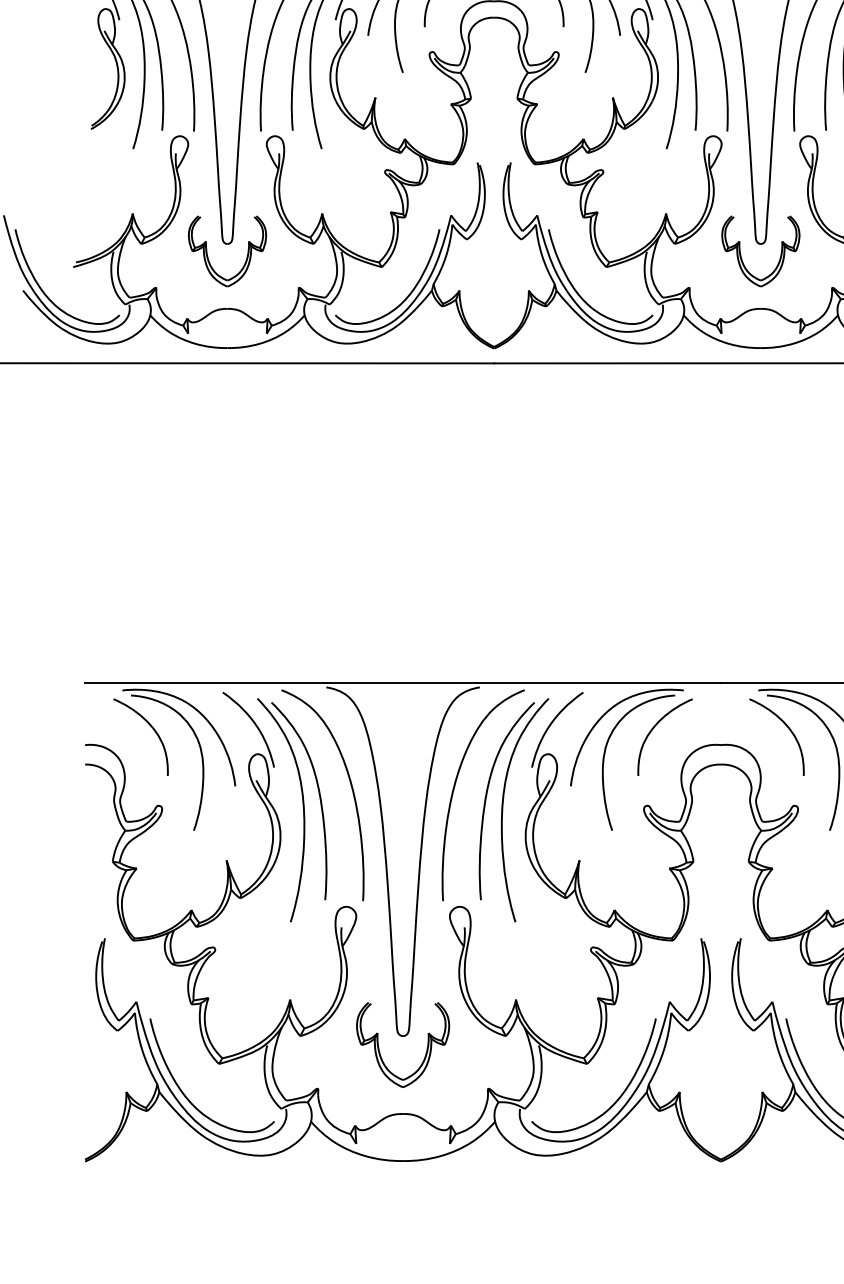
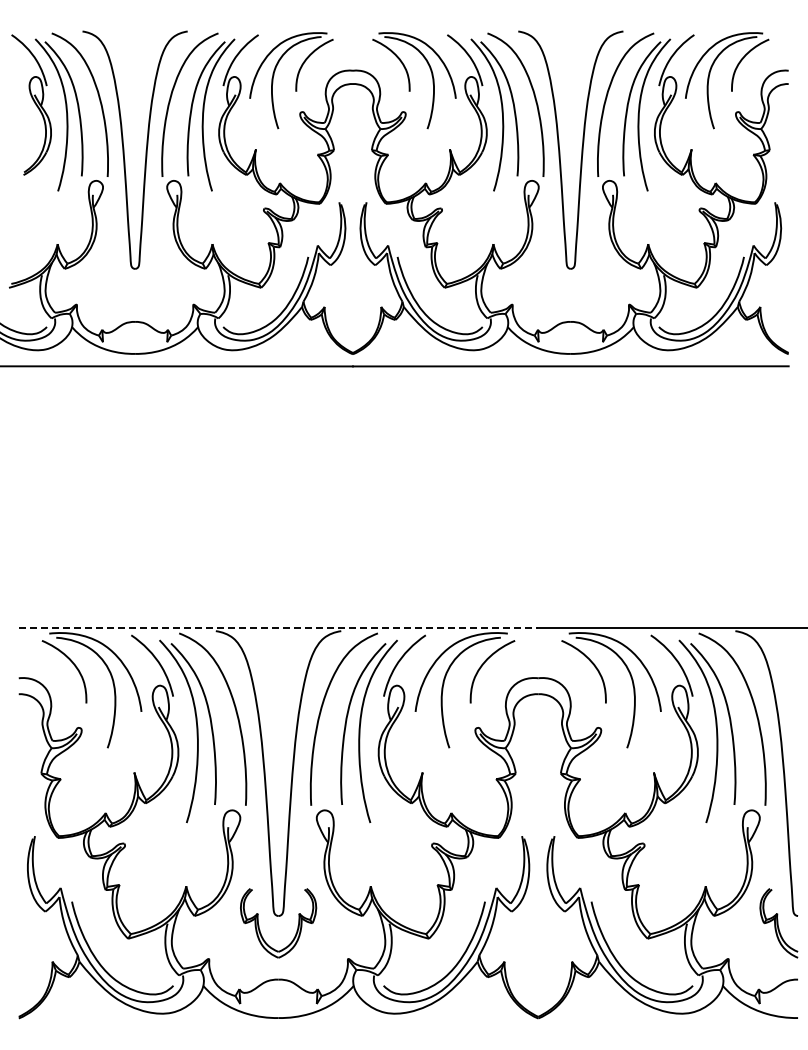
part: (208, 254) -> (119, 277), removed
part: (742, 255) -> (555, 278), removed
line: (403, 682) -> (278, 627), solid -> dashed

